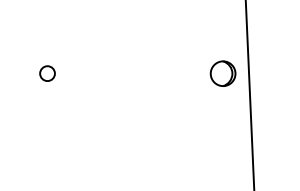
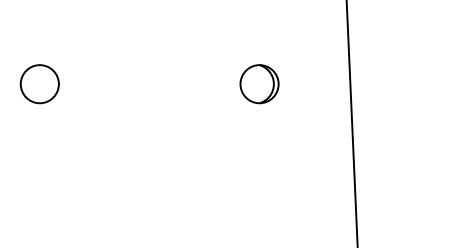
circle: (47, 73) -> (39, 83), size x1.67
part: (222, 73) -> (258, 83), moved

